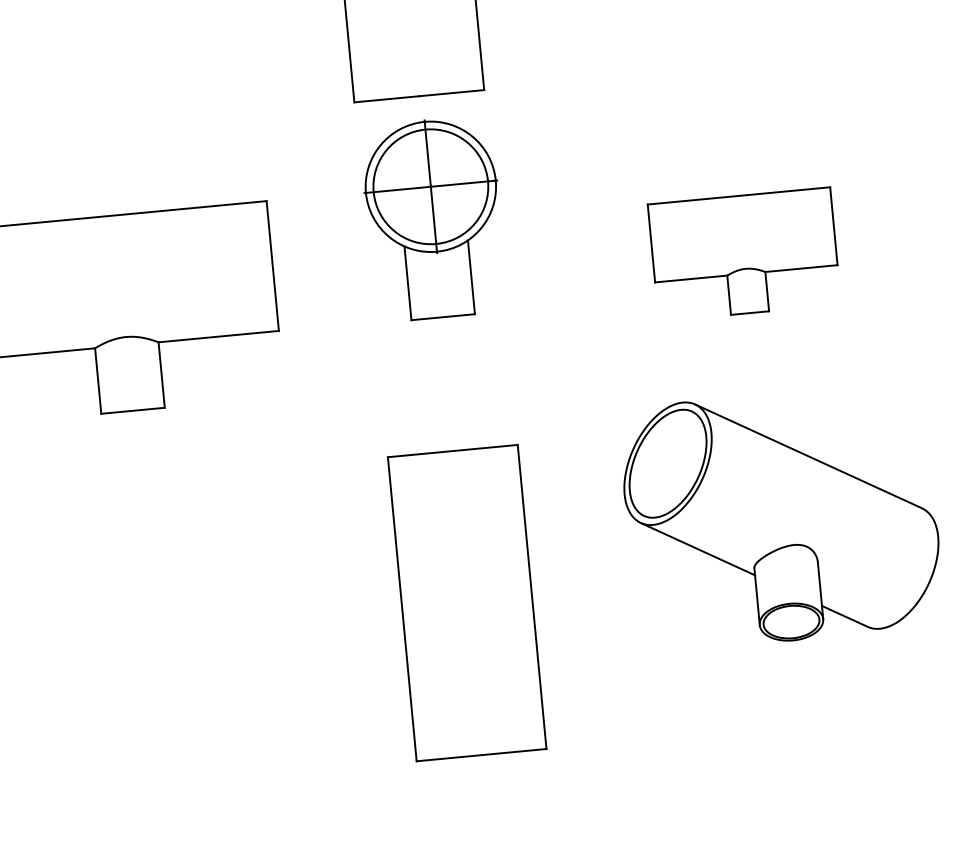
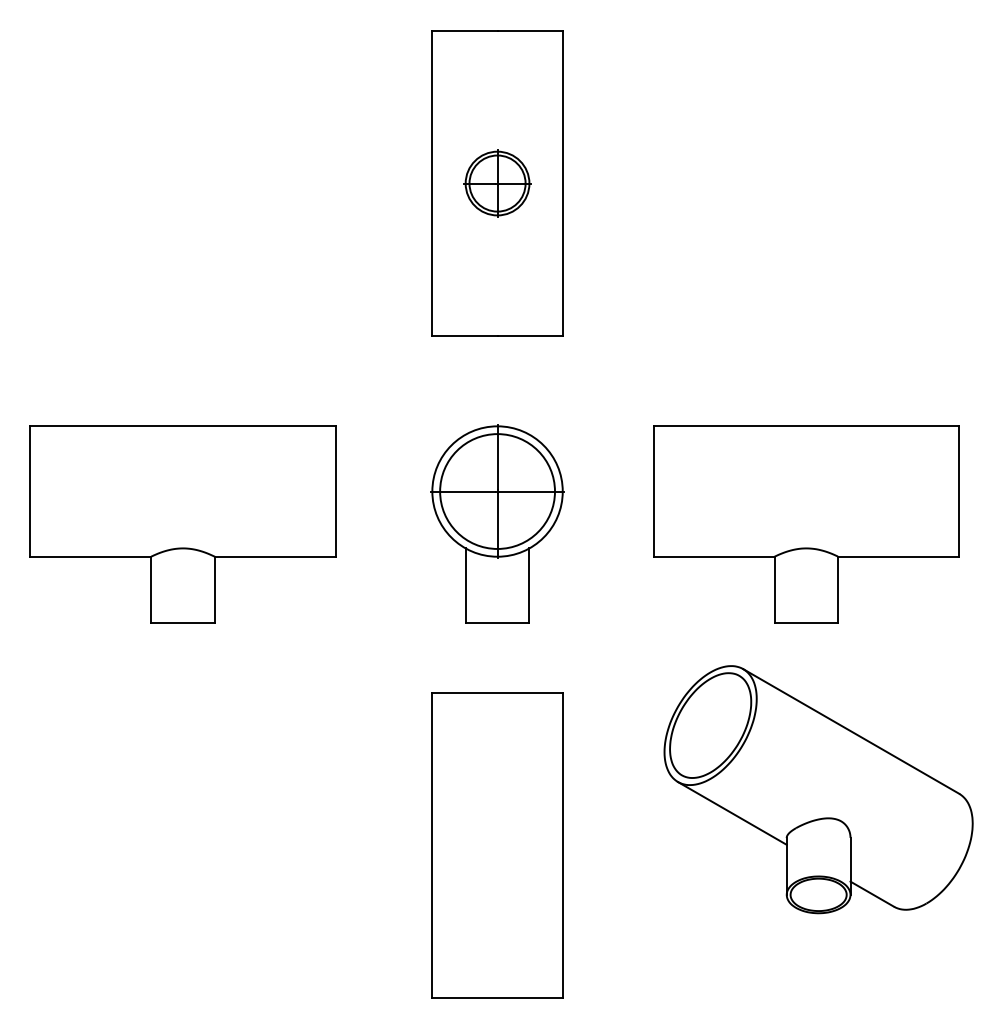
part: (433, 218) -> (497, 523), moved
part: (744, 254) -> (806, 524), size x1.67

